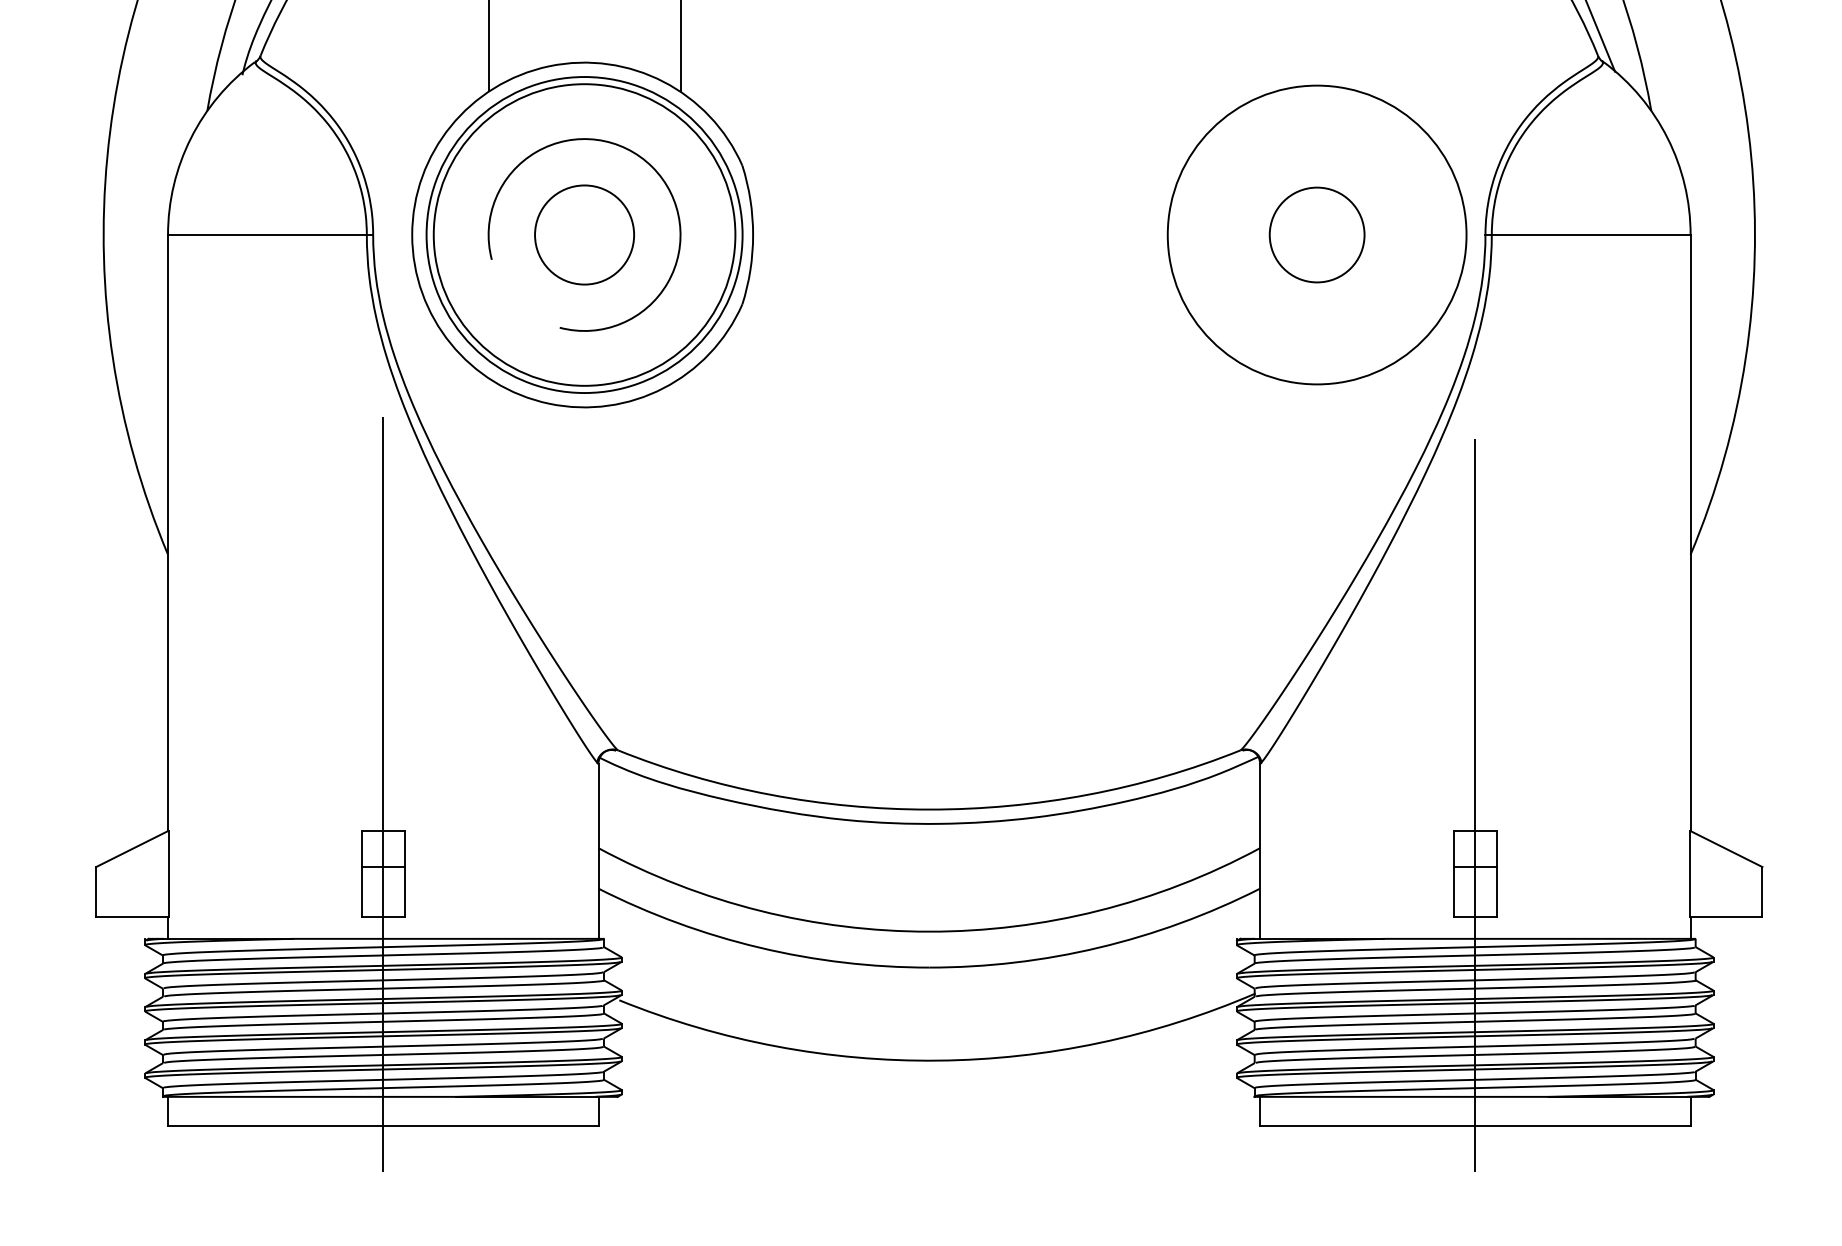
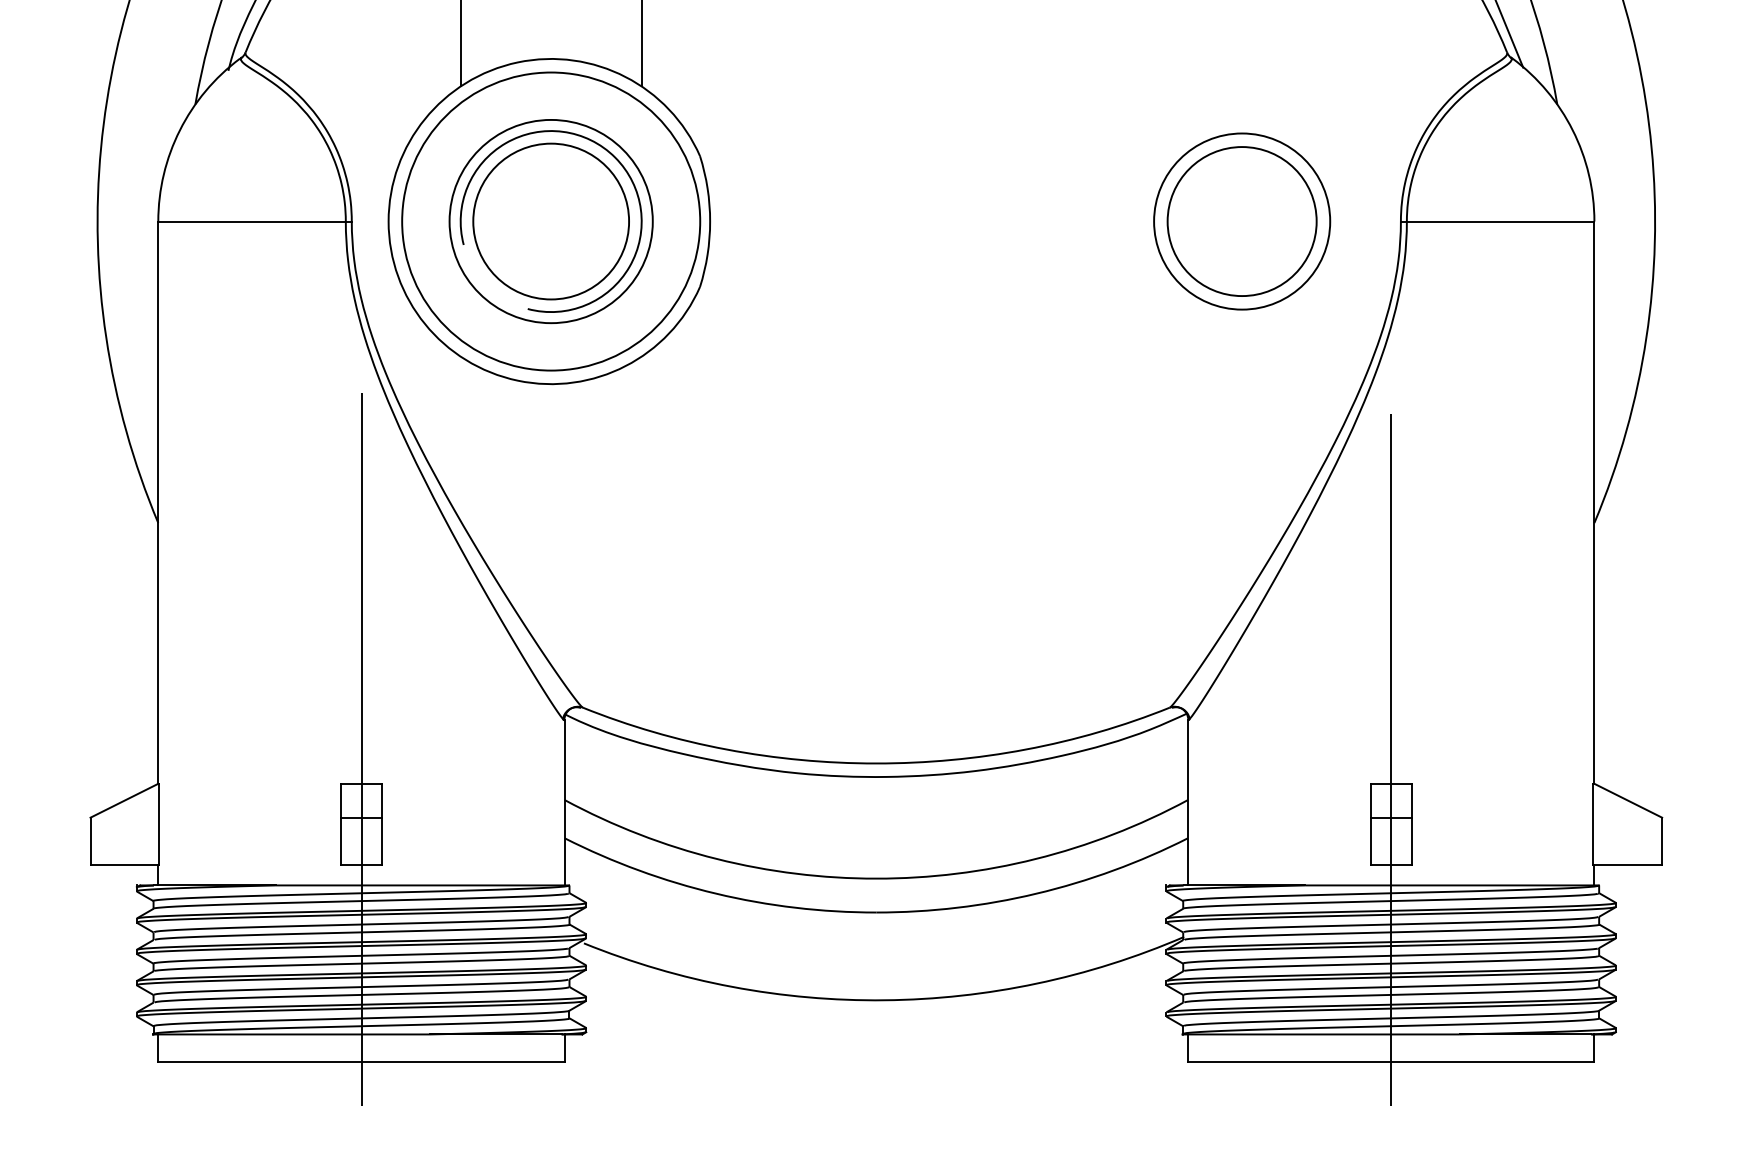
circle: (584, 234) -> (551, 221), size x0.71
circle: (584, 234) -> (551, 221), size x1.67
circle: (1316, 234) -> (1241, 221), size x0.62
circle: (1317, 235) -> (1242, 222), size x1.67

